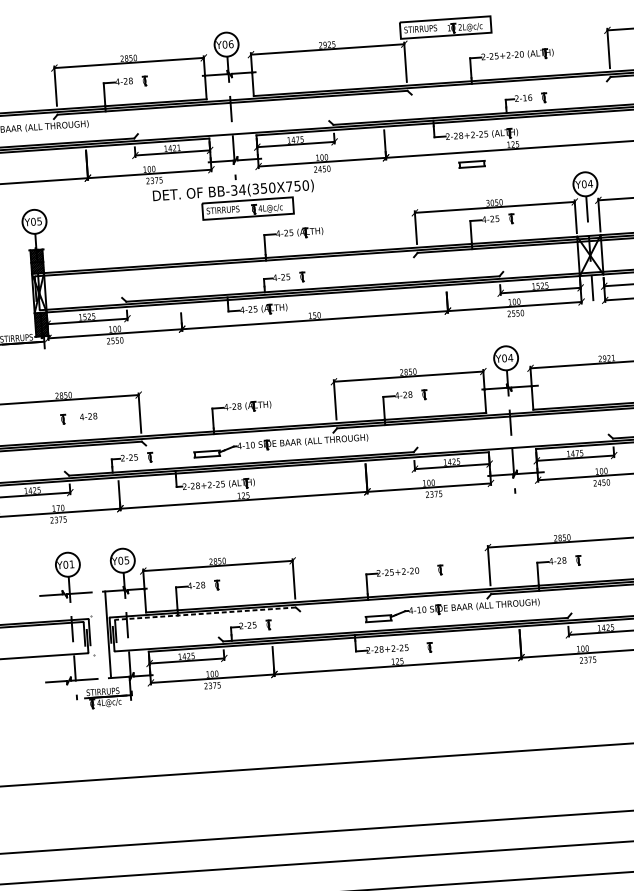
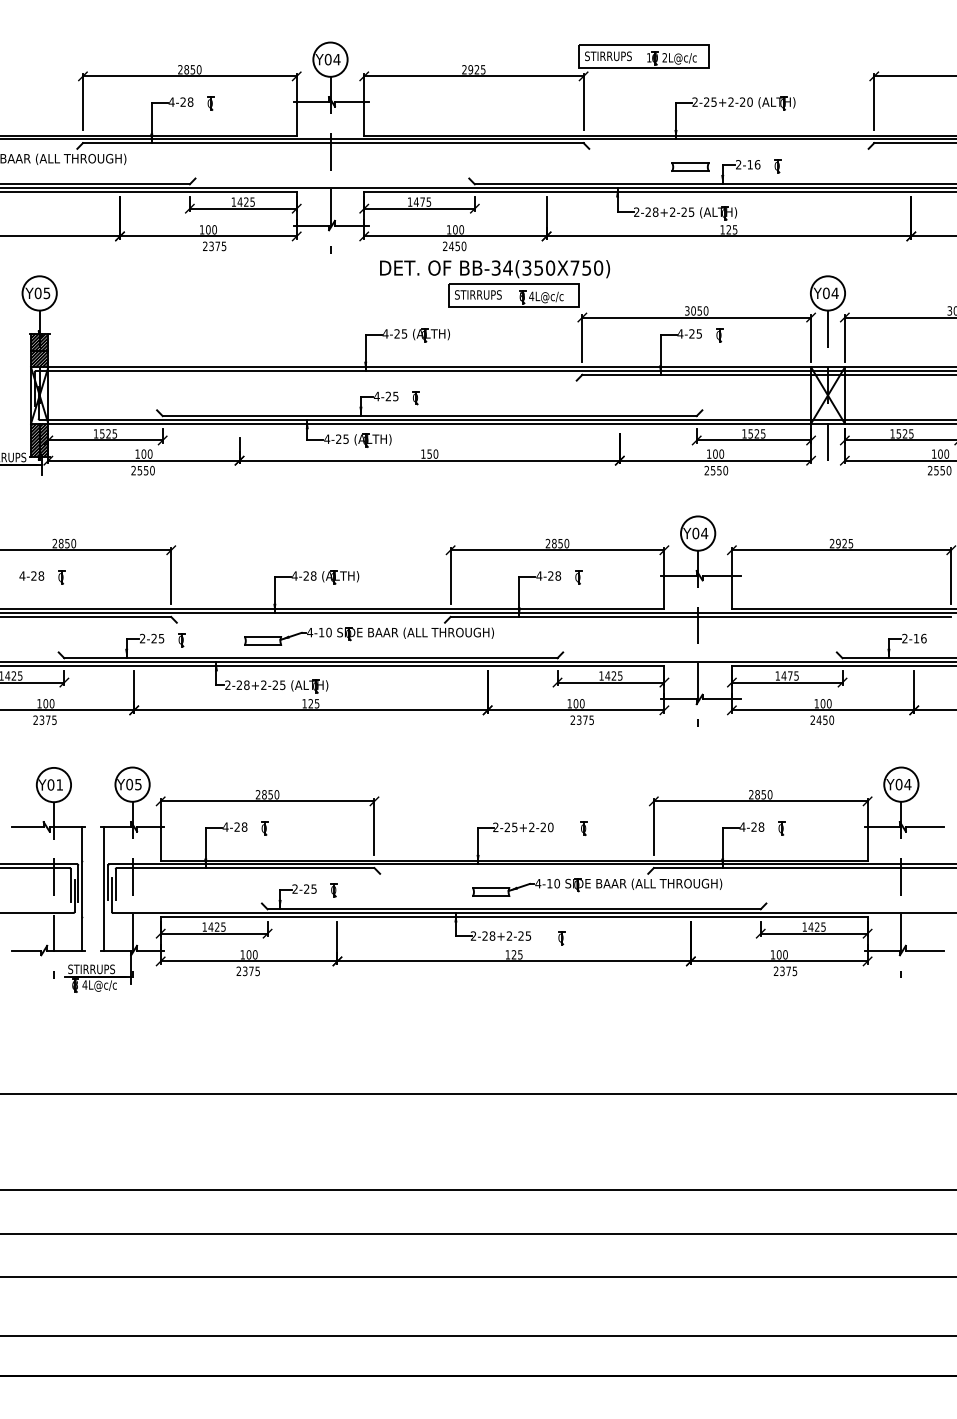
text: (230, 44) -> (336, 59), Y06 -> Y04
text: (178, 147) -> (252, 201), 1421 -> 1425
part: (472, 163) -> (690, 166), moved
part: (233, 201) -> (494, 283), moved
text: (613, 357) -> (850, 543), 2921 -> 2925
text: (88, 416) -> (31, 575), moved
text: (58, 508) -> (45, 703), 170 -> 100
line: (205, 613) -> (245, 868), dashed -> solid
line: (92, 635) -> (82, 888), added

